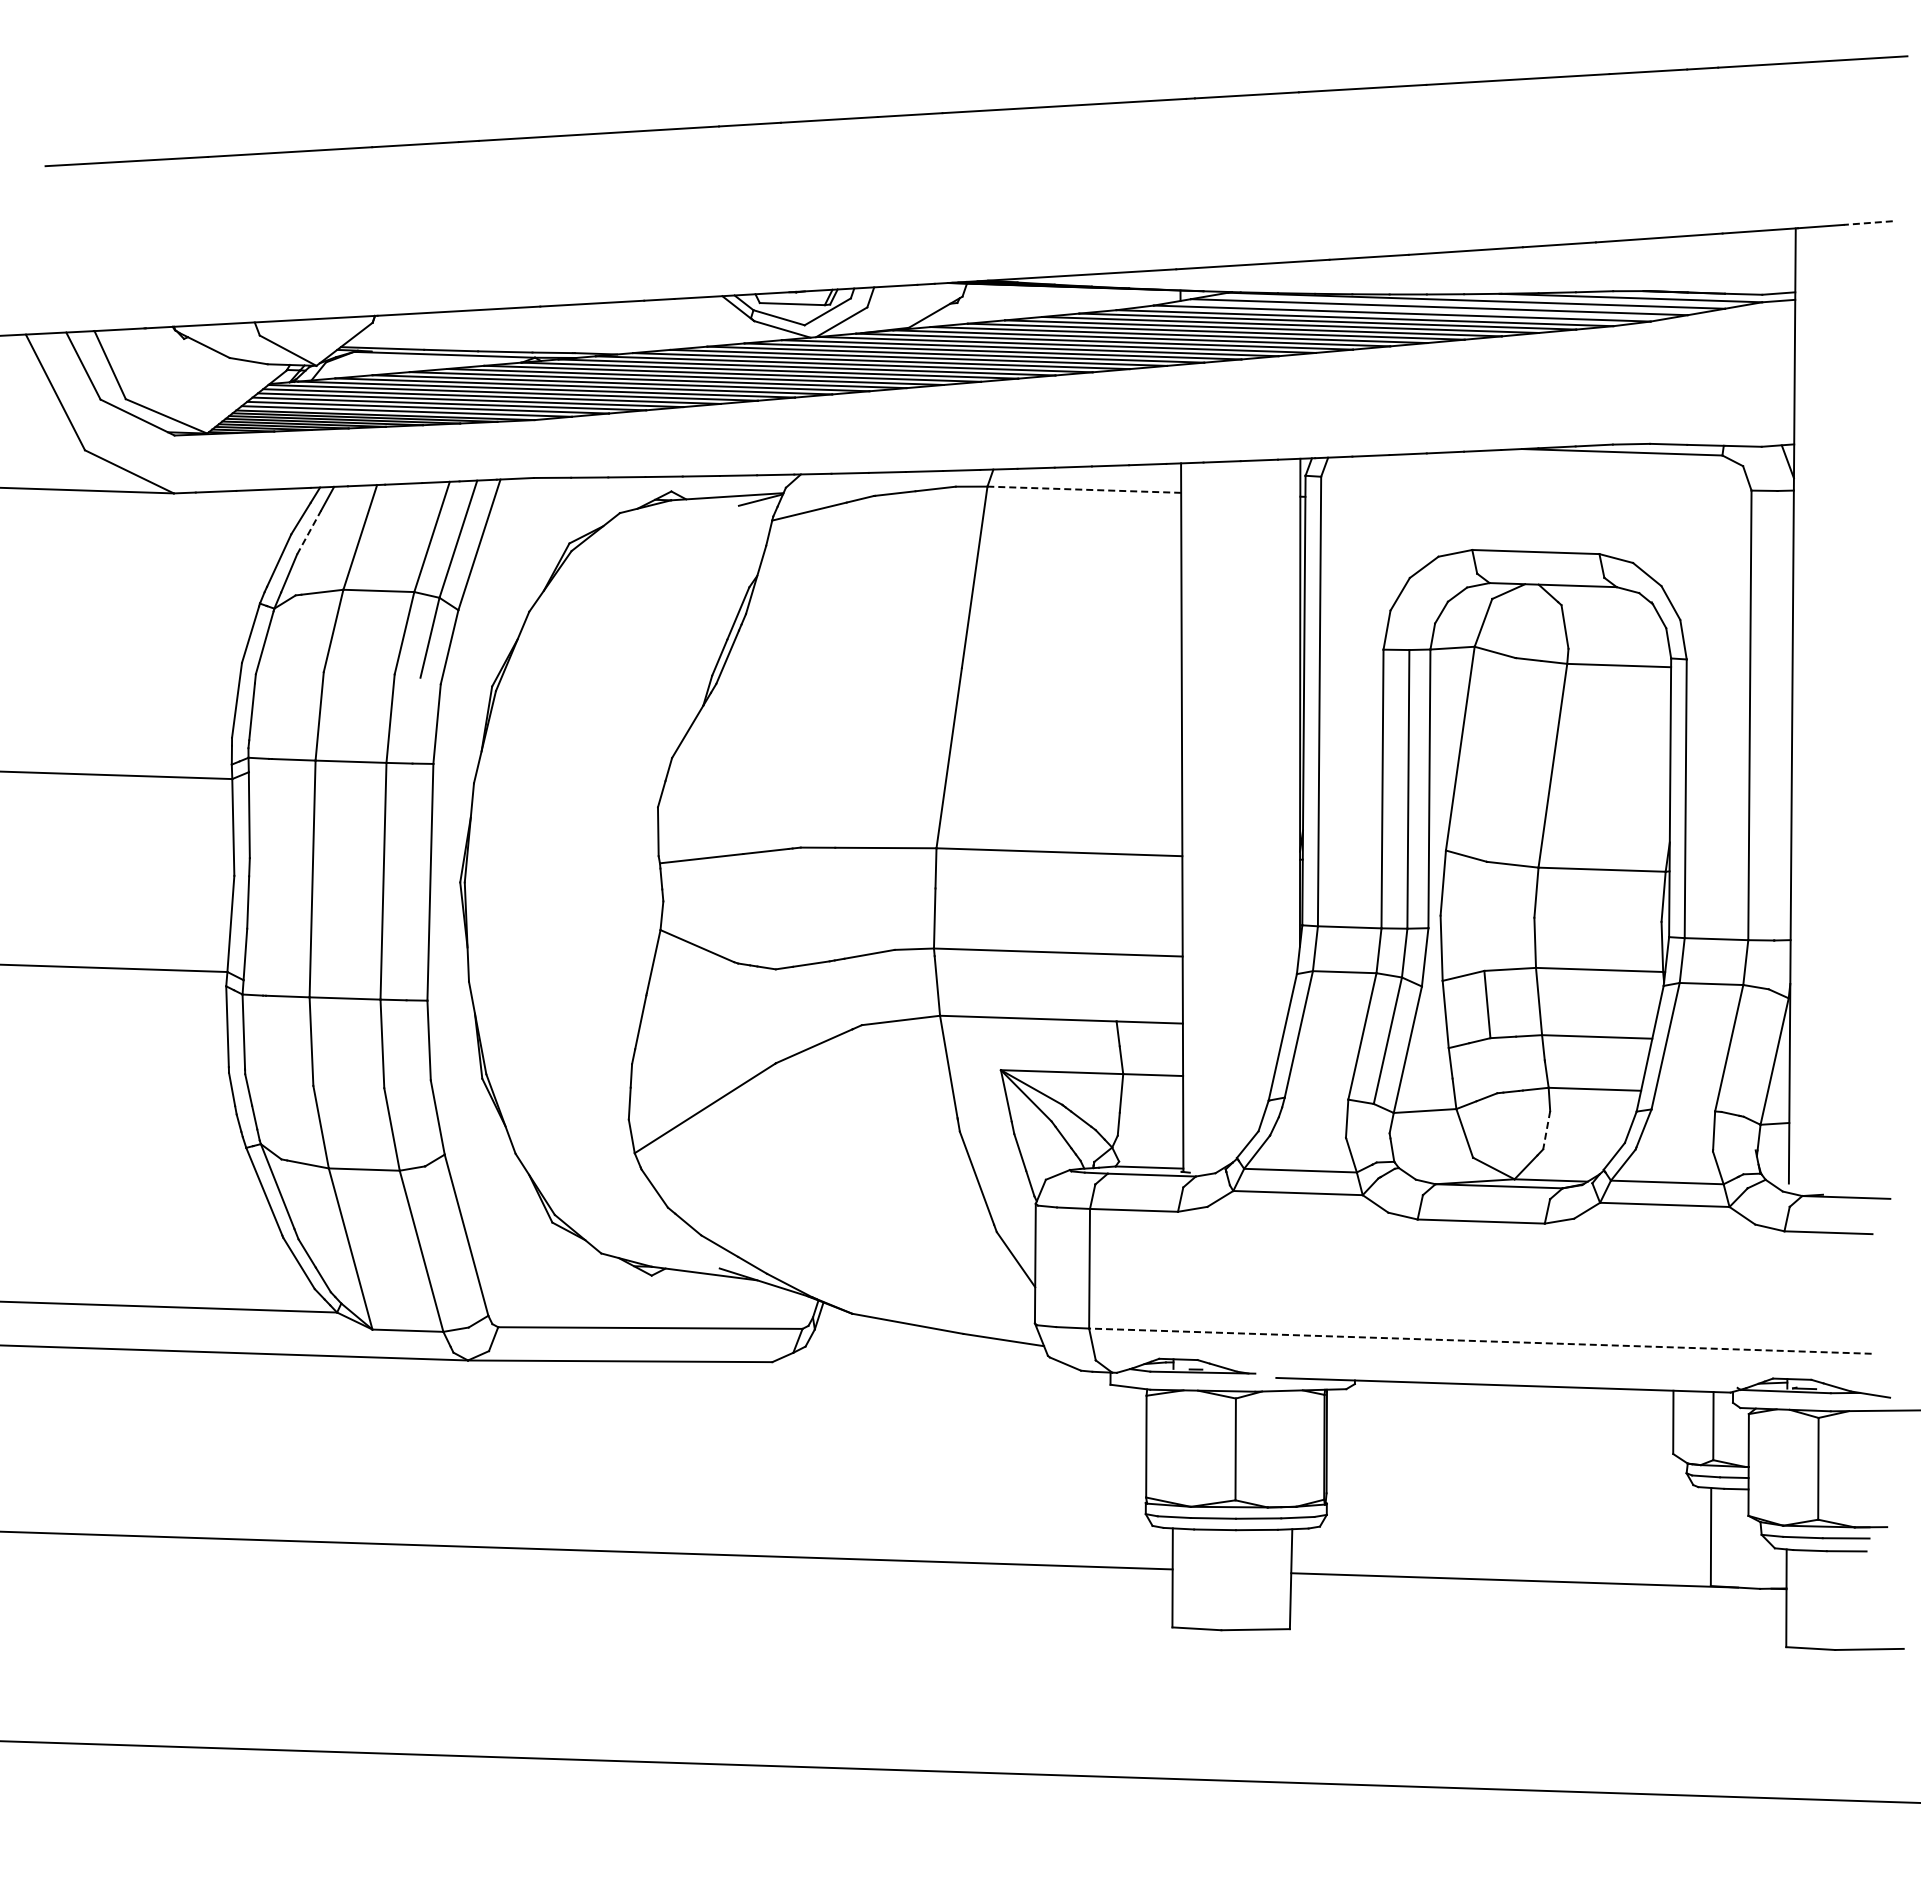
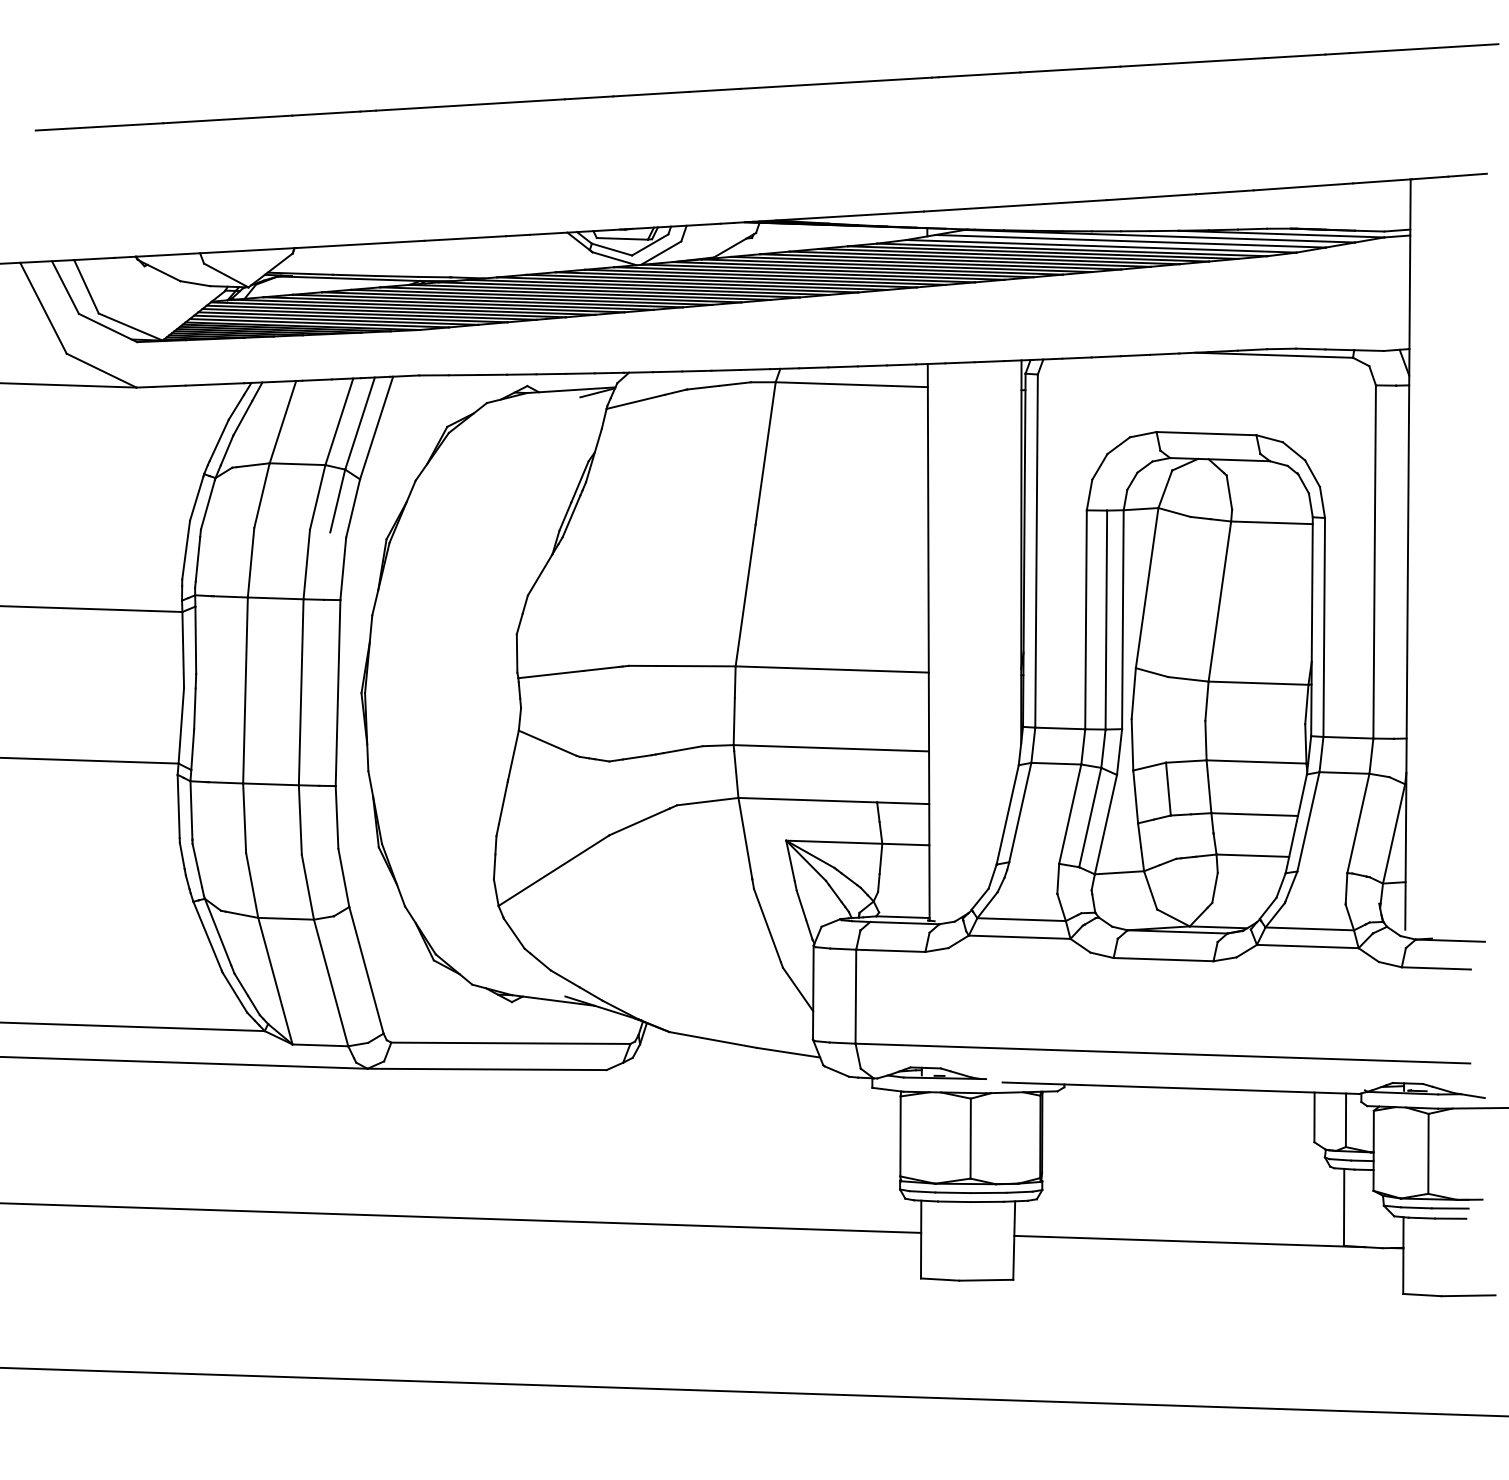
line: (1868, 223) -> (1467, 175), dashed -> solid
line: (1084, 489) -> (851, 384), dashed -> solid
line: (309, 532) -> (243, 418), dashed -> solid
line: (1546, 1130) -> (1214, 888), dashed -> solid
line: (1479, 1341) -> (1162, 1053), dashed -> solid

